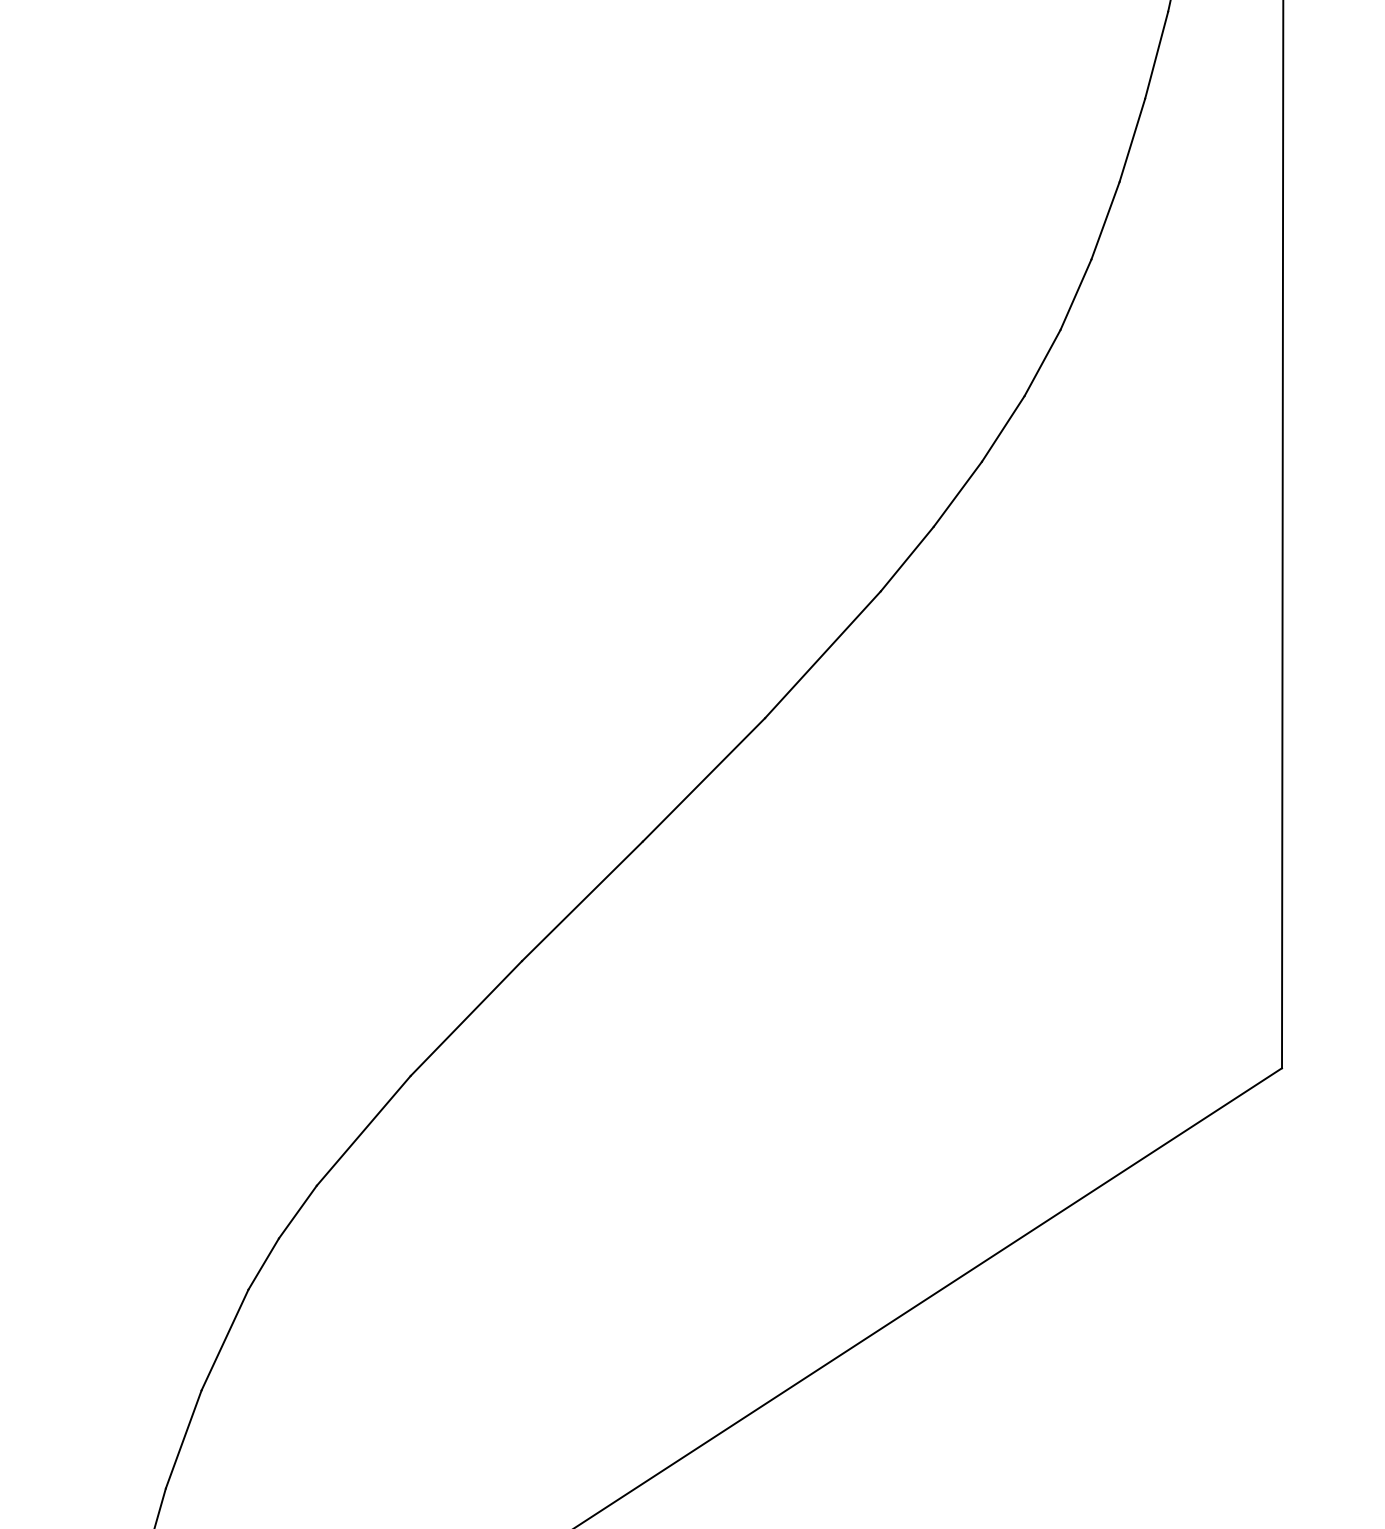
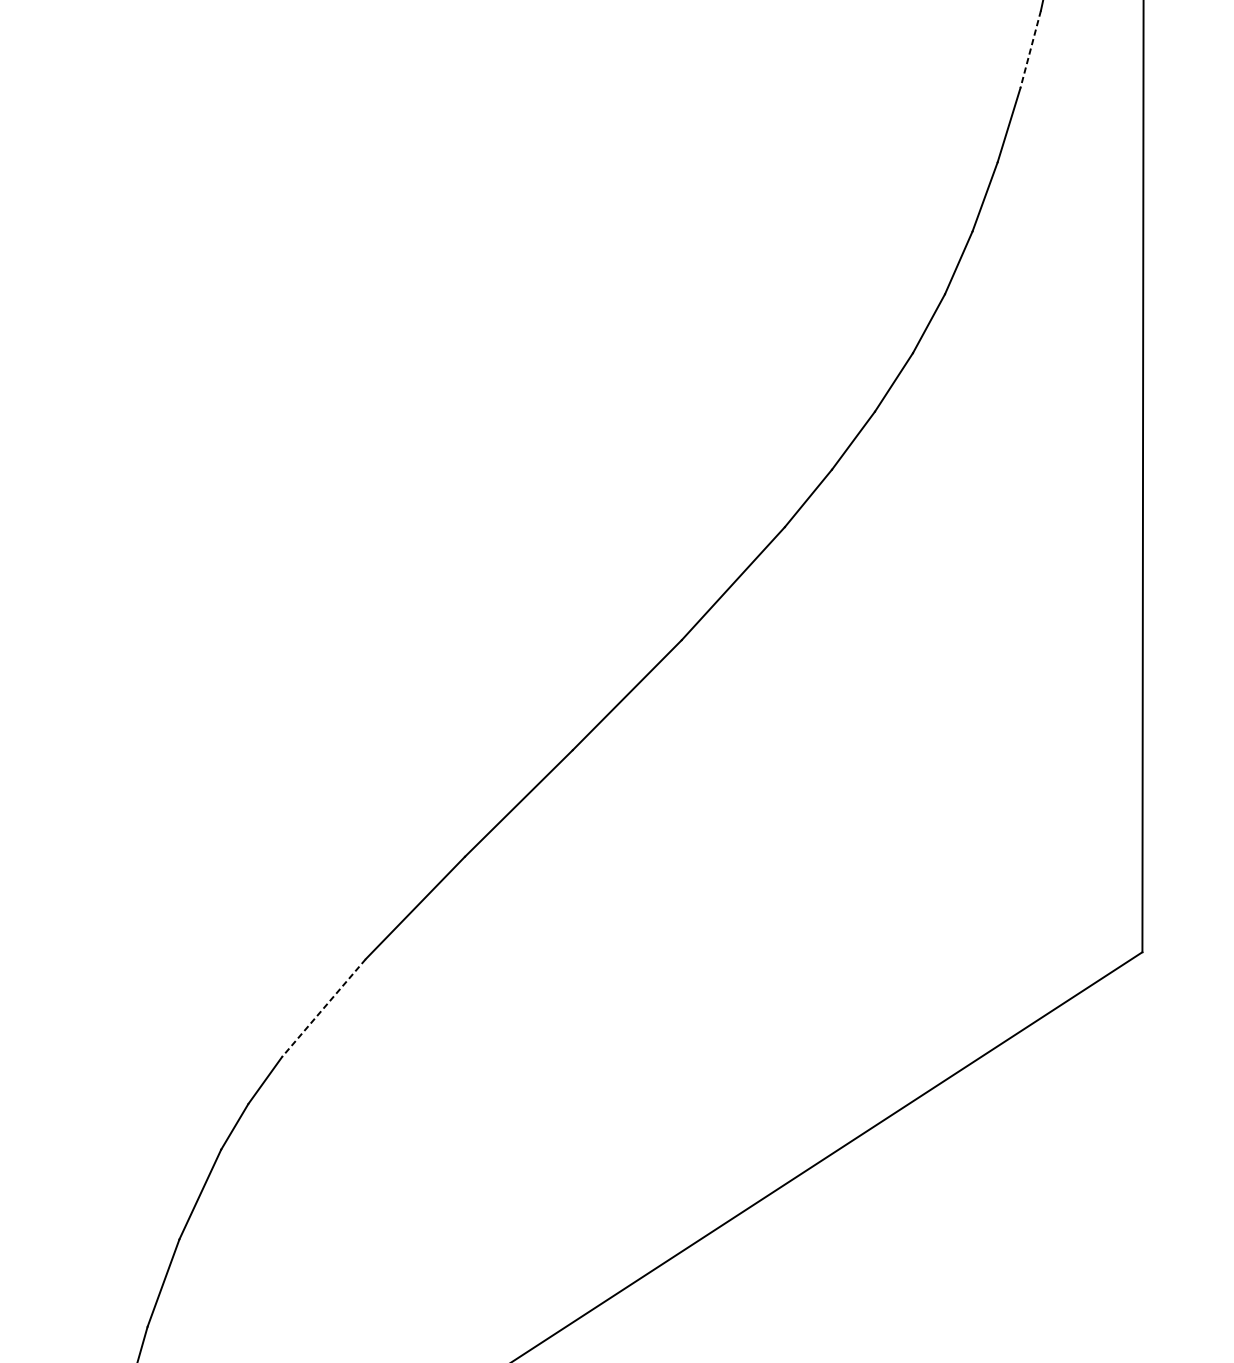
line: (1156, 55) -> (1030, 49), solid -> dashed
line: (363, 1131) -> (323, 1008), solid -> dashed

